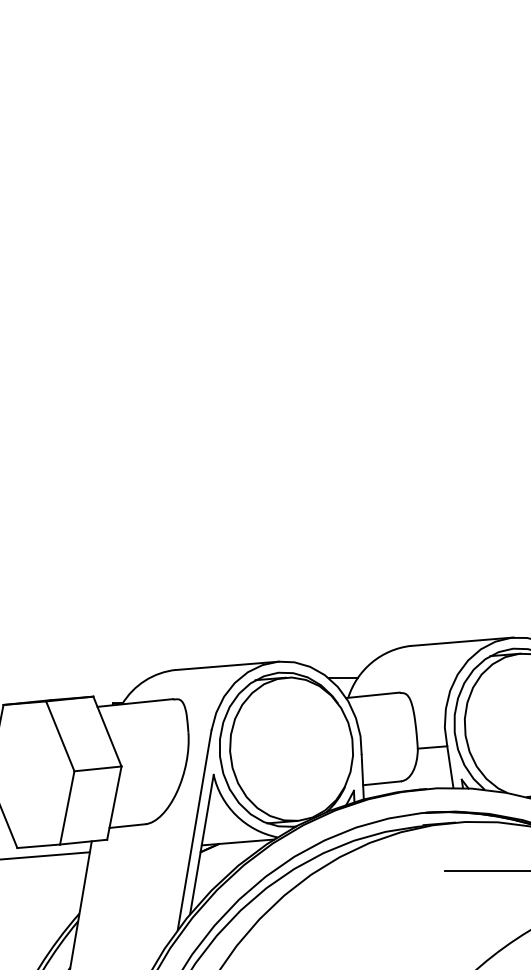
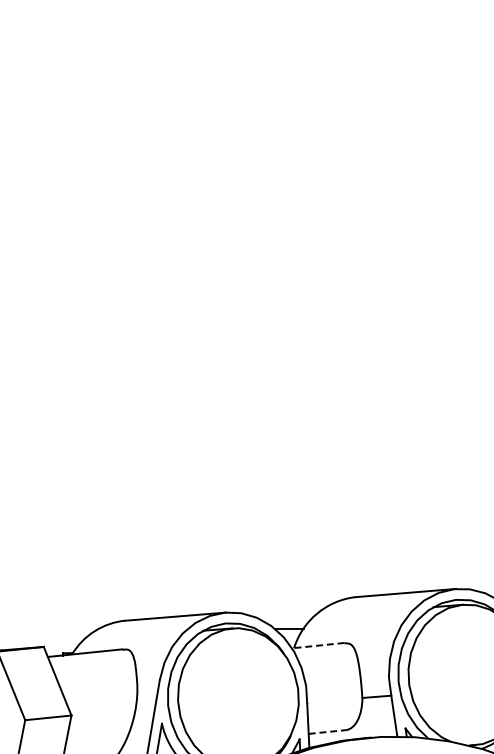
line: (372, 695) -> (317, 645), solid -> dashed
line: (382, 783) -> (327, 732), solid -> dashed

